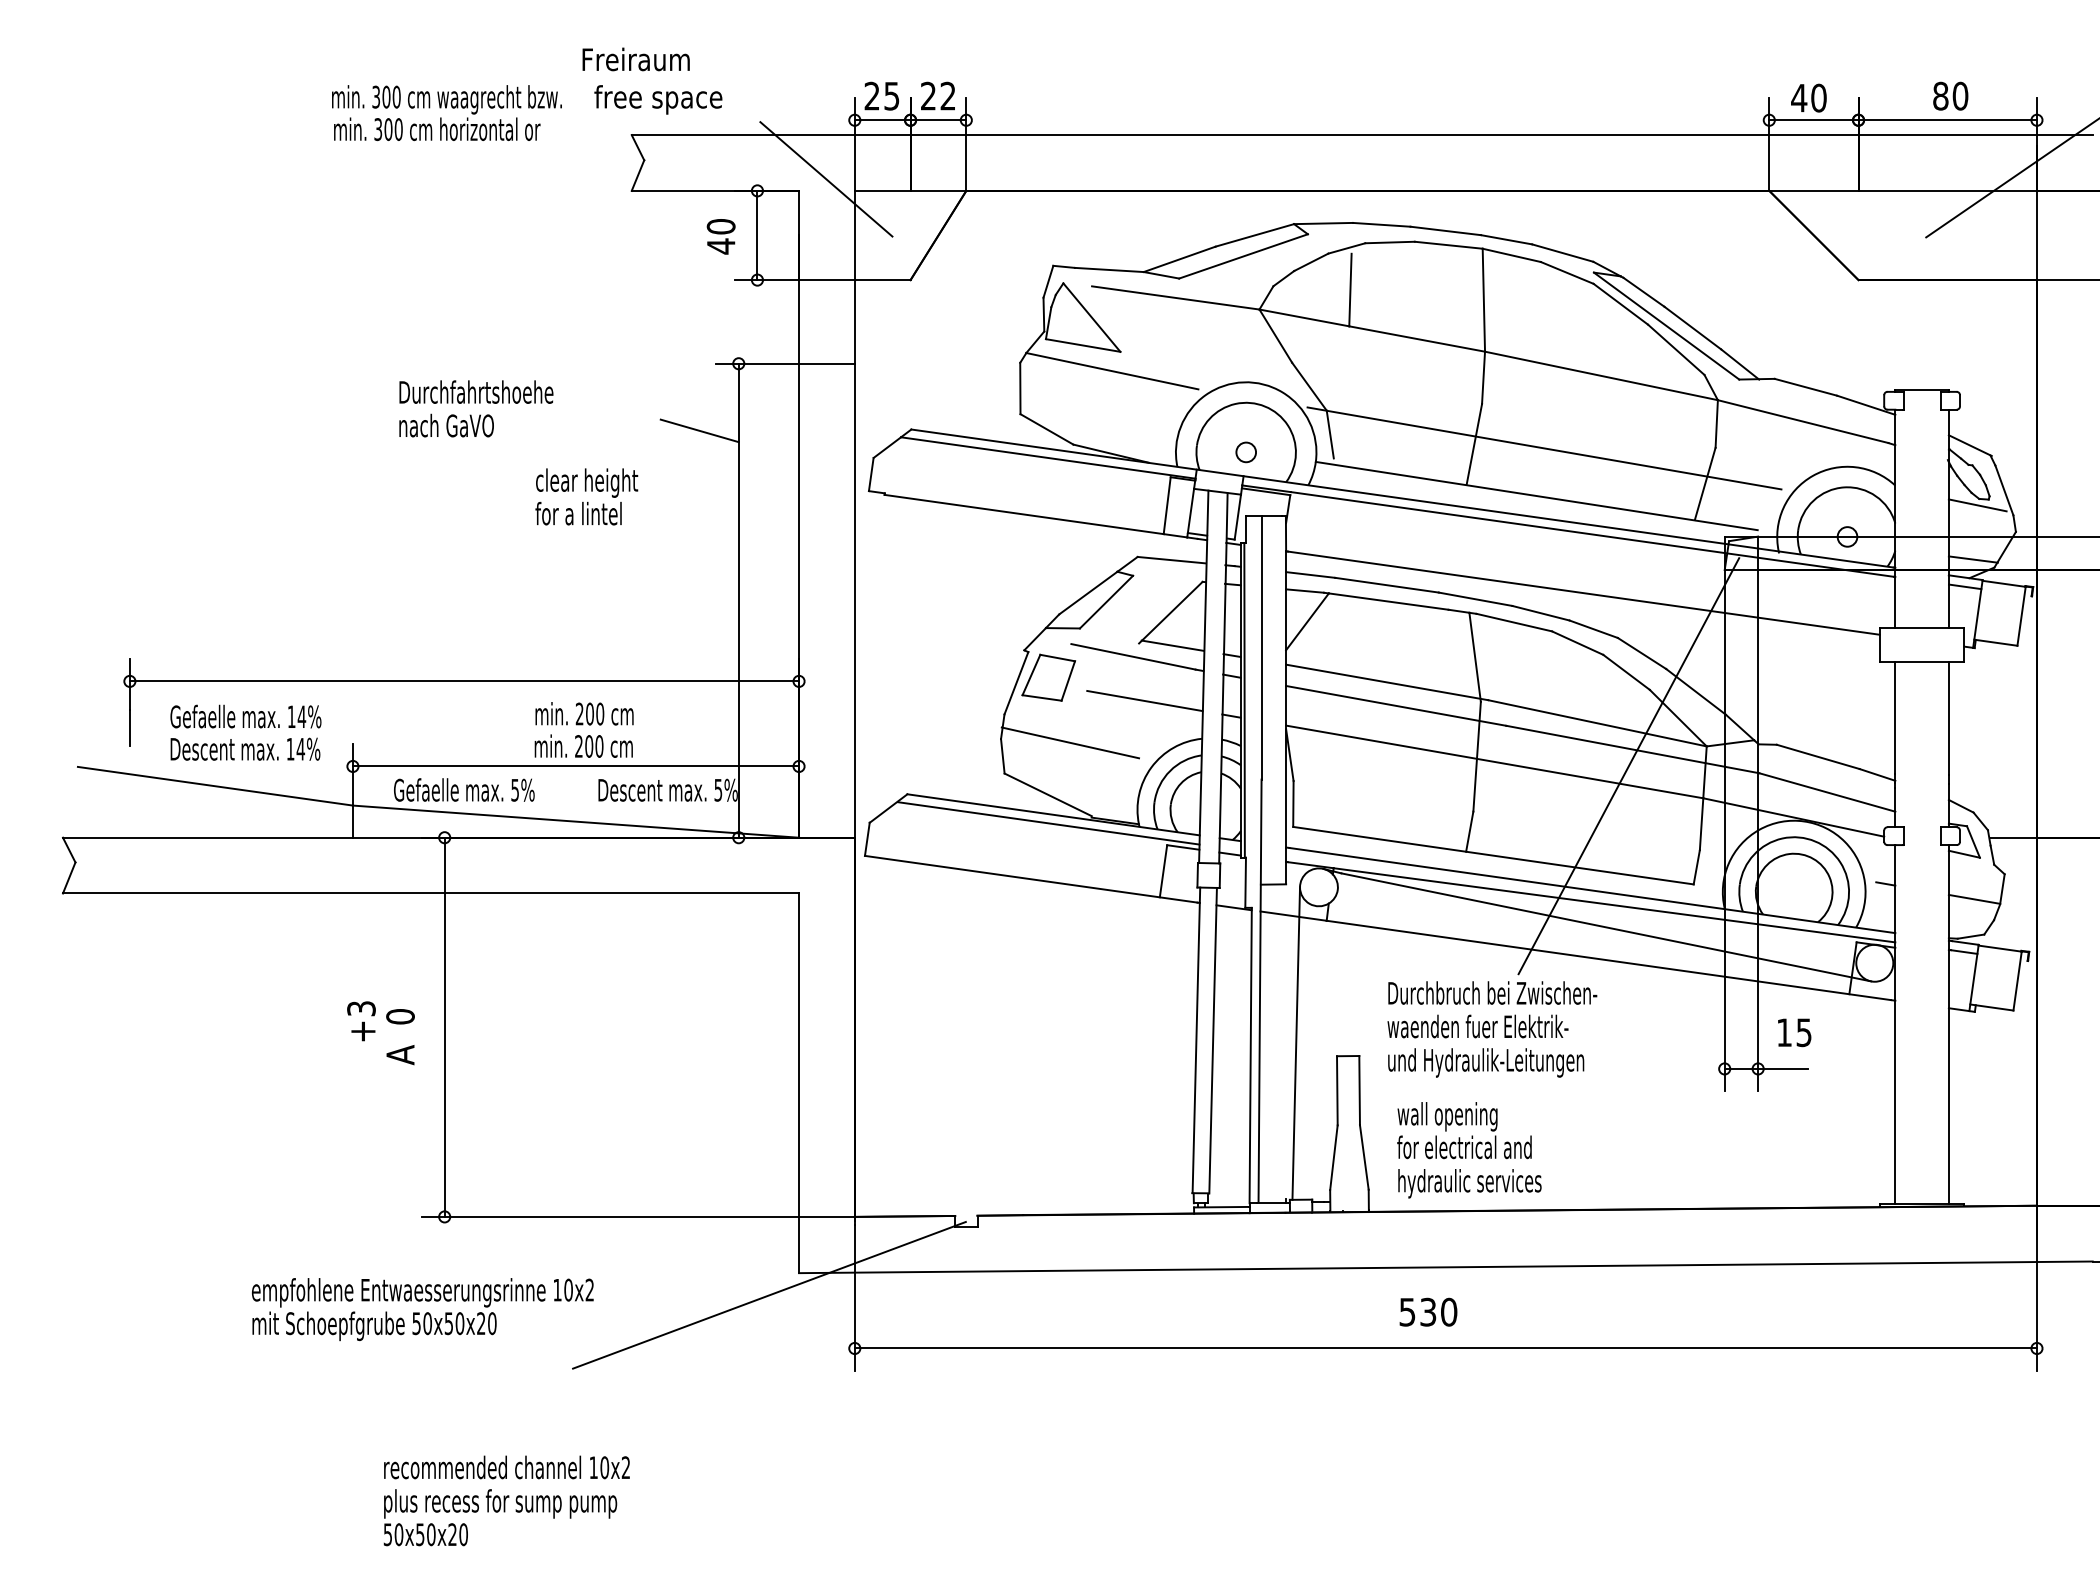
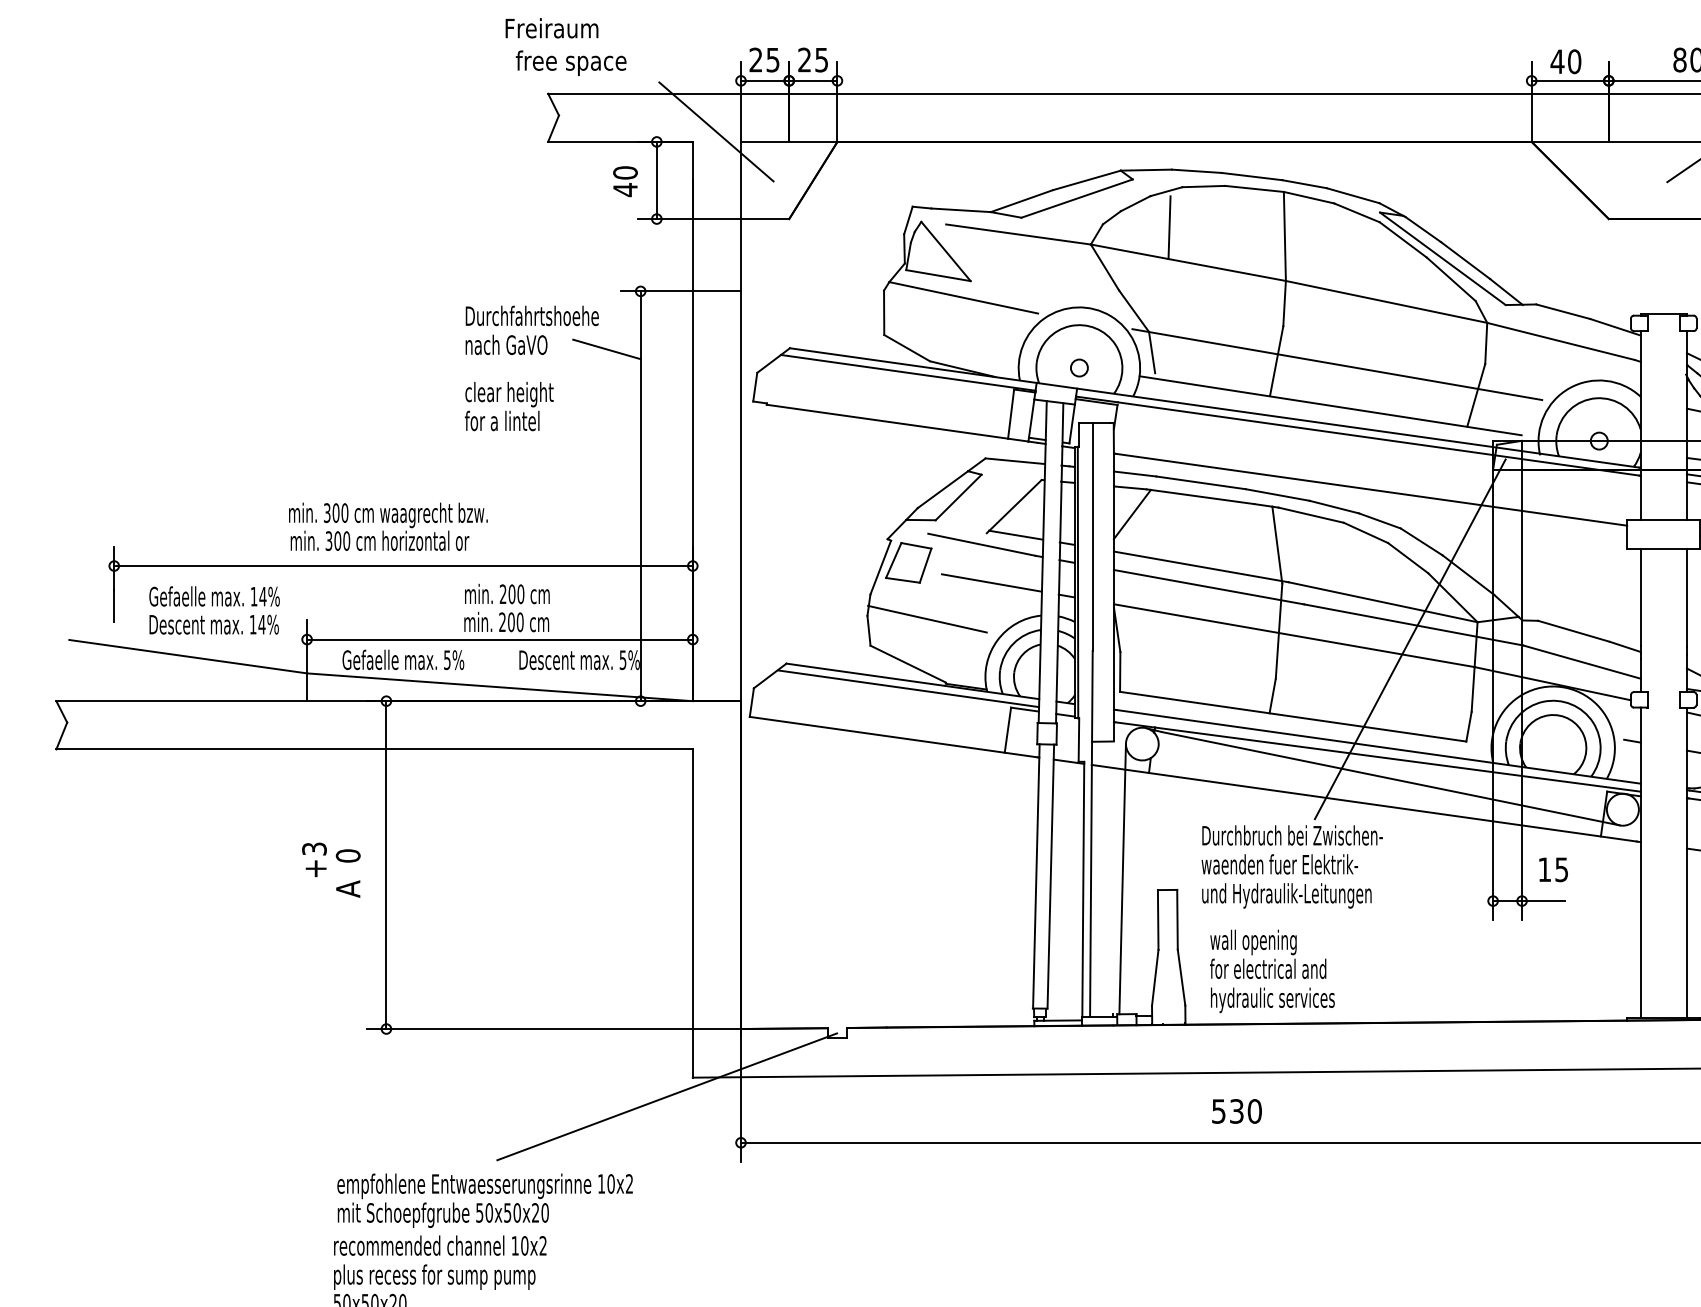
text: (947, 95) -> (821, 59), 22 -> 25
text: (446, 113) -> (387, 527), moved
text: (476, 408) -> (532, 330), moved
text: (422, 1309) -> (484, 1200), moved

